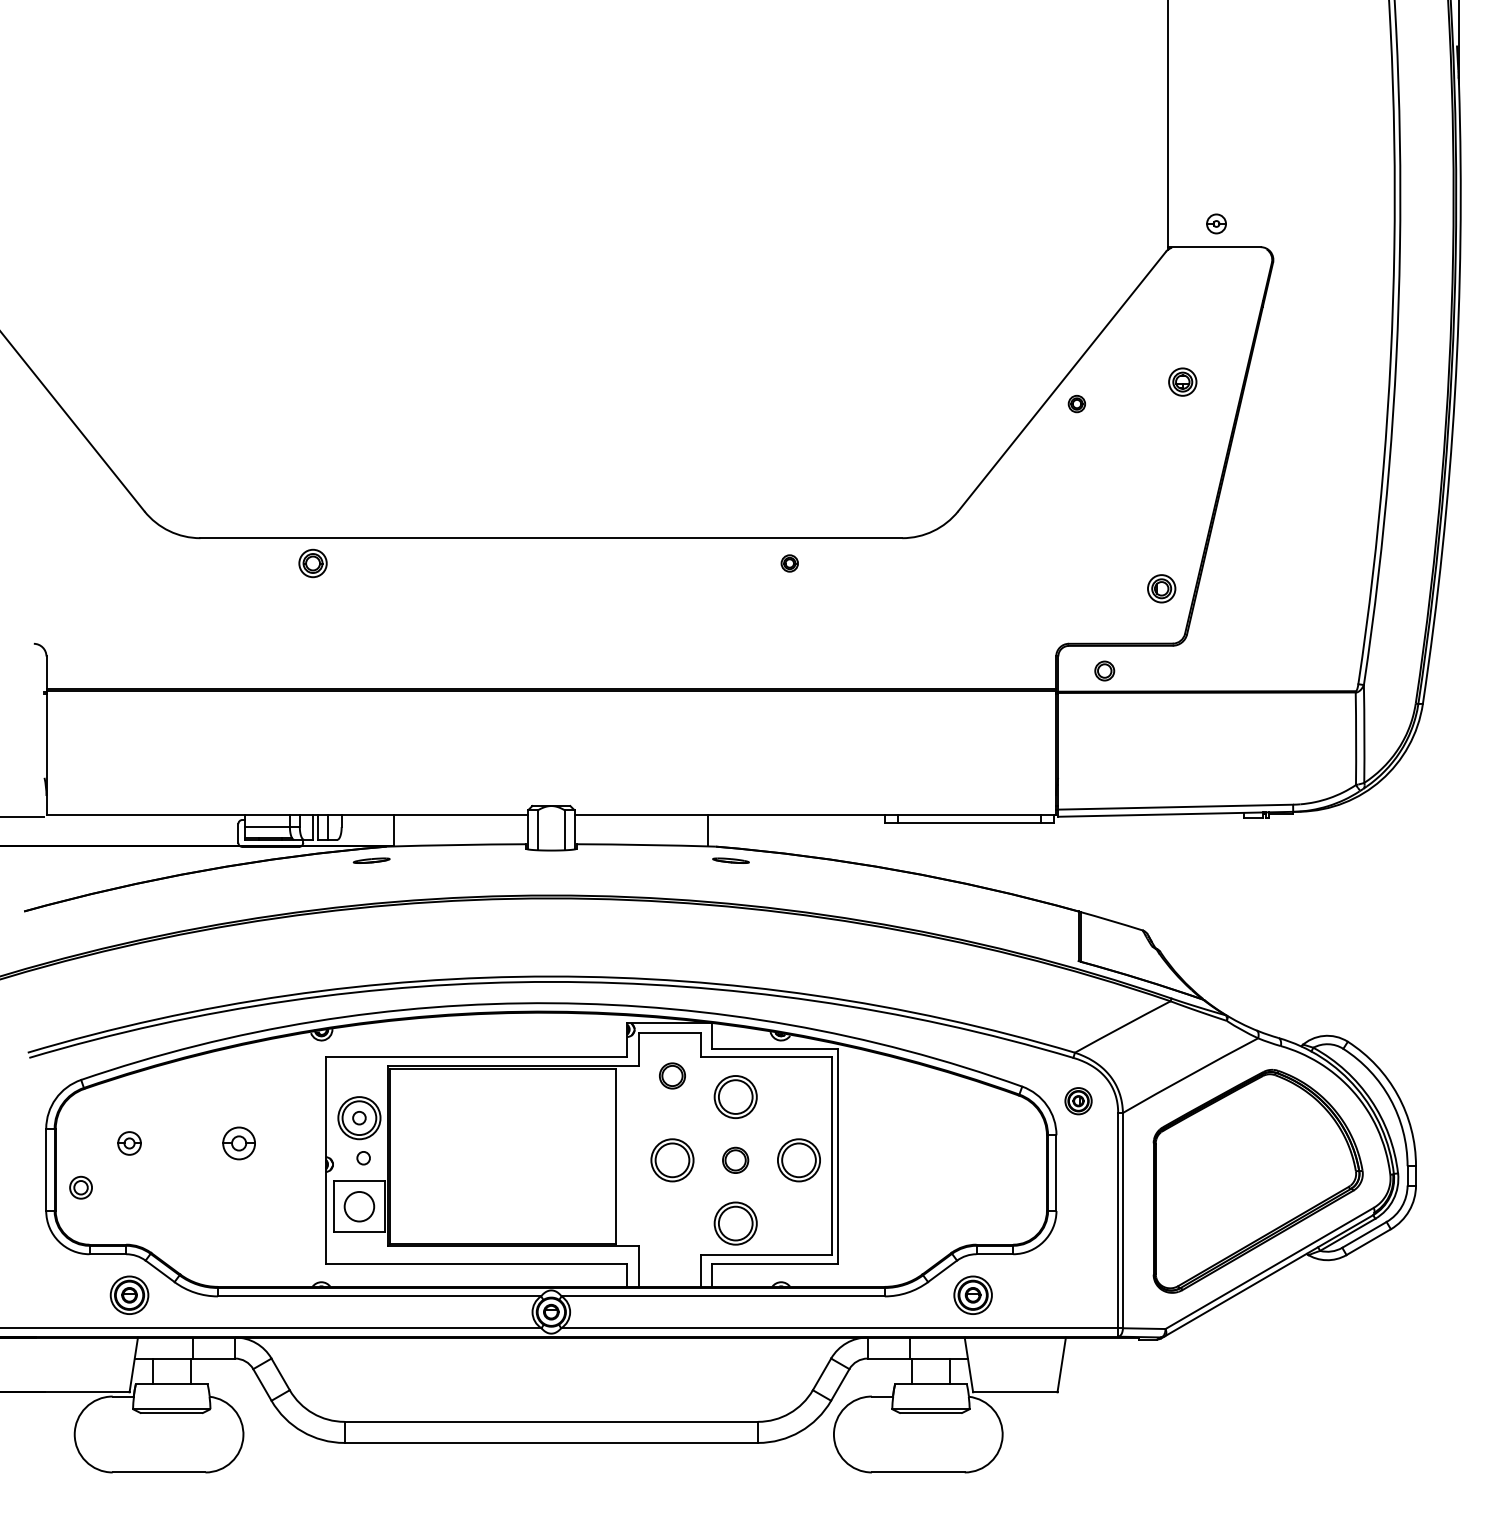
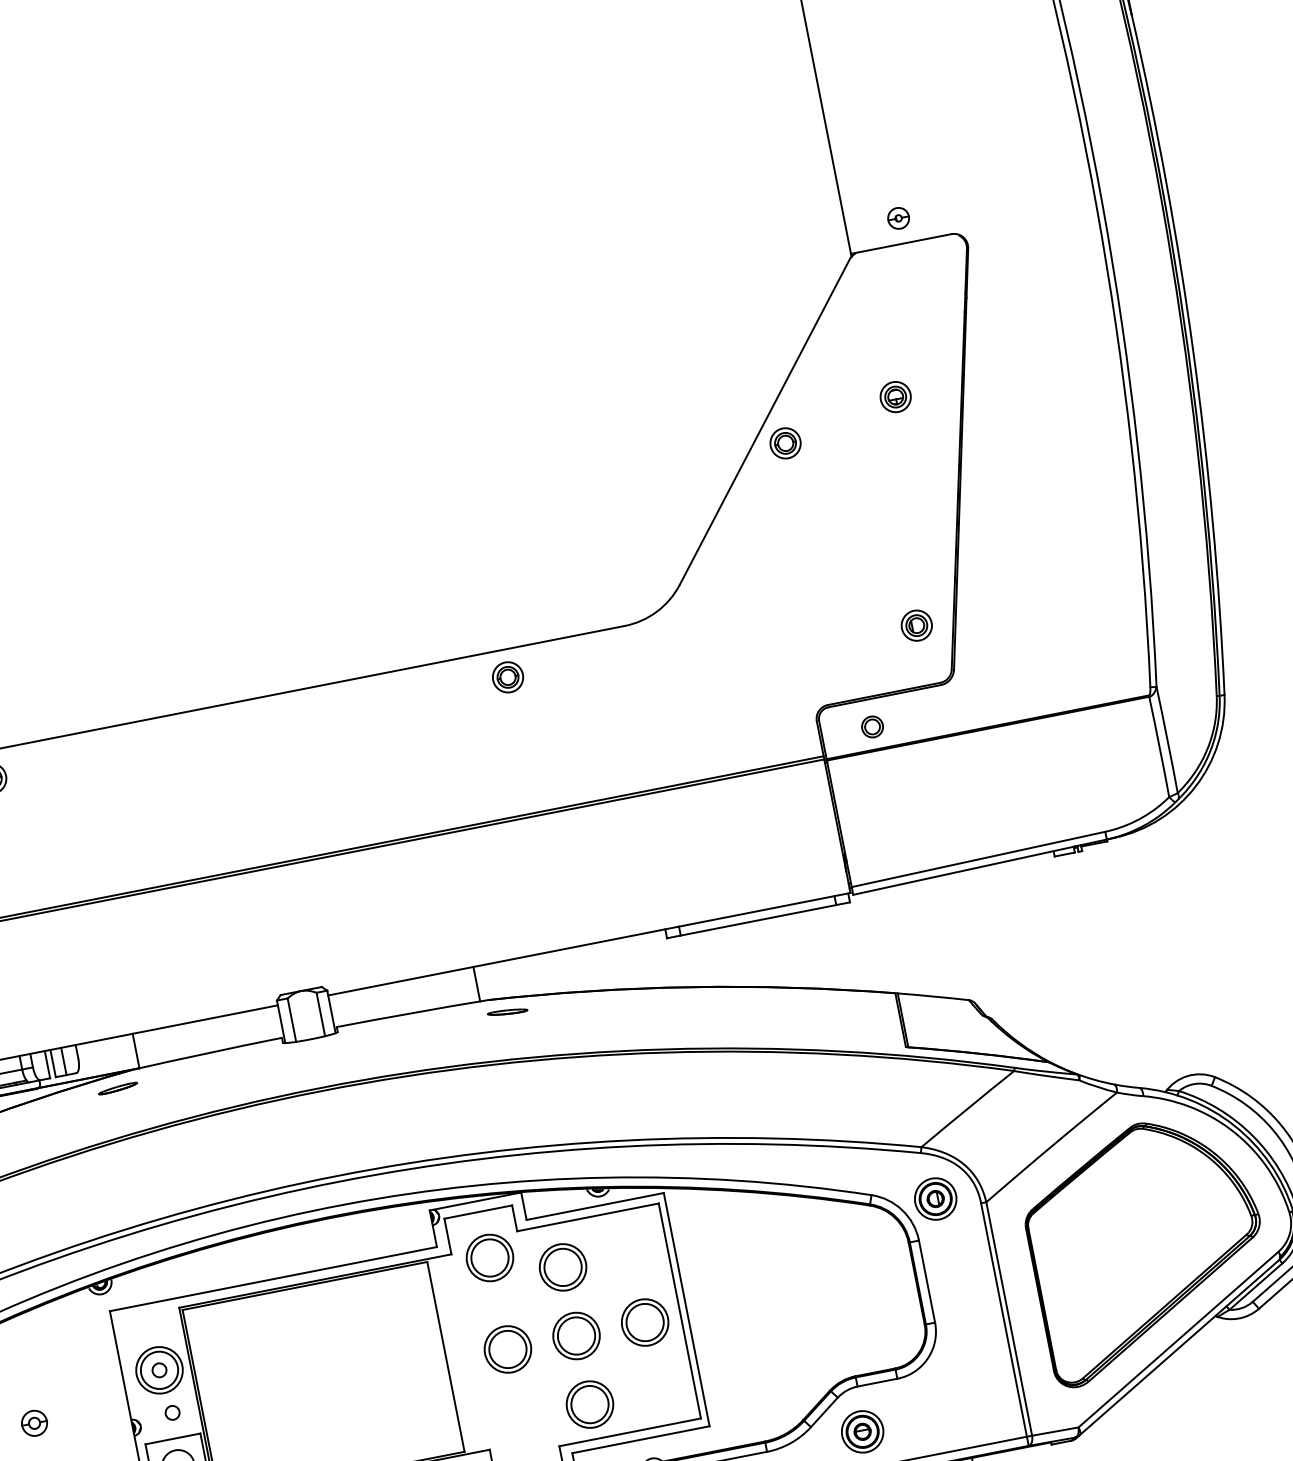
part: (1076, 403) -> (785, 442), size x1.67
part: (789, 563) -> (507, 677), size x1.67
part: (672, 1075) -> (489, 1257), size x1.67
part: (1078, 1100) -> (935, 1198), size x1.43
part: (239, 1143) -> (34, 1423), size x0.71
part: (735, 1160) -> (576, 1336), size x1.67

